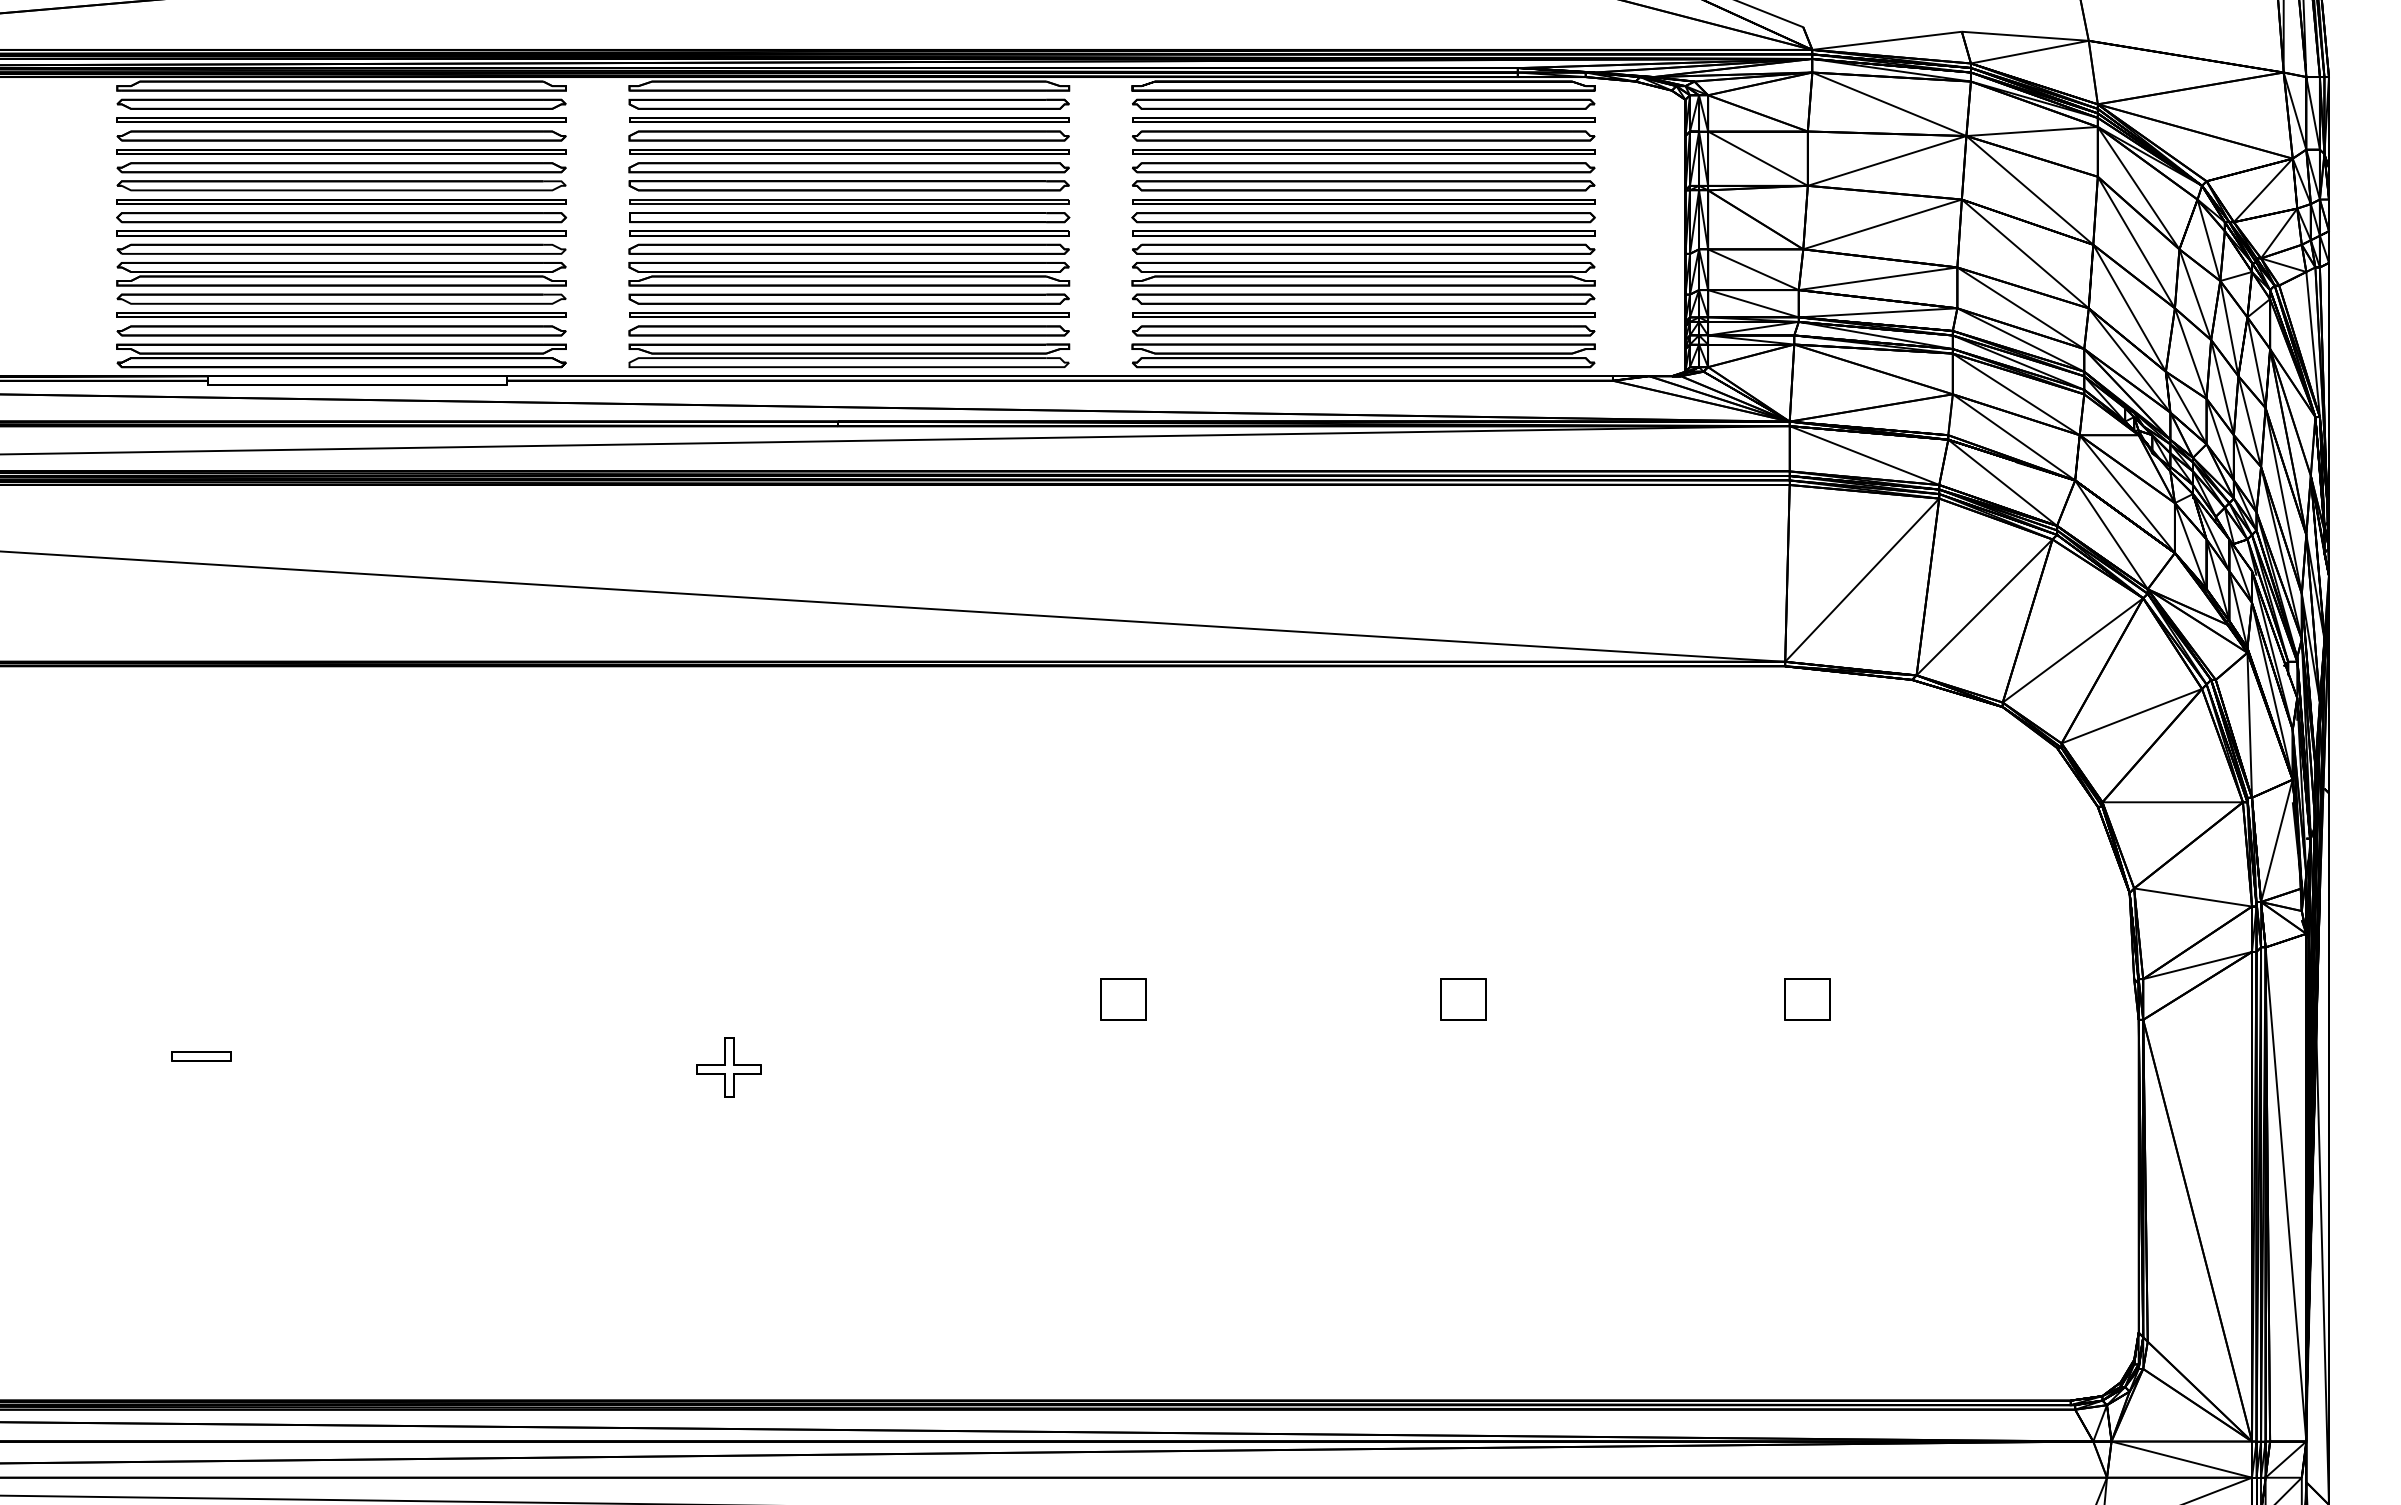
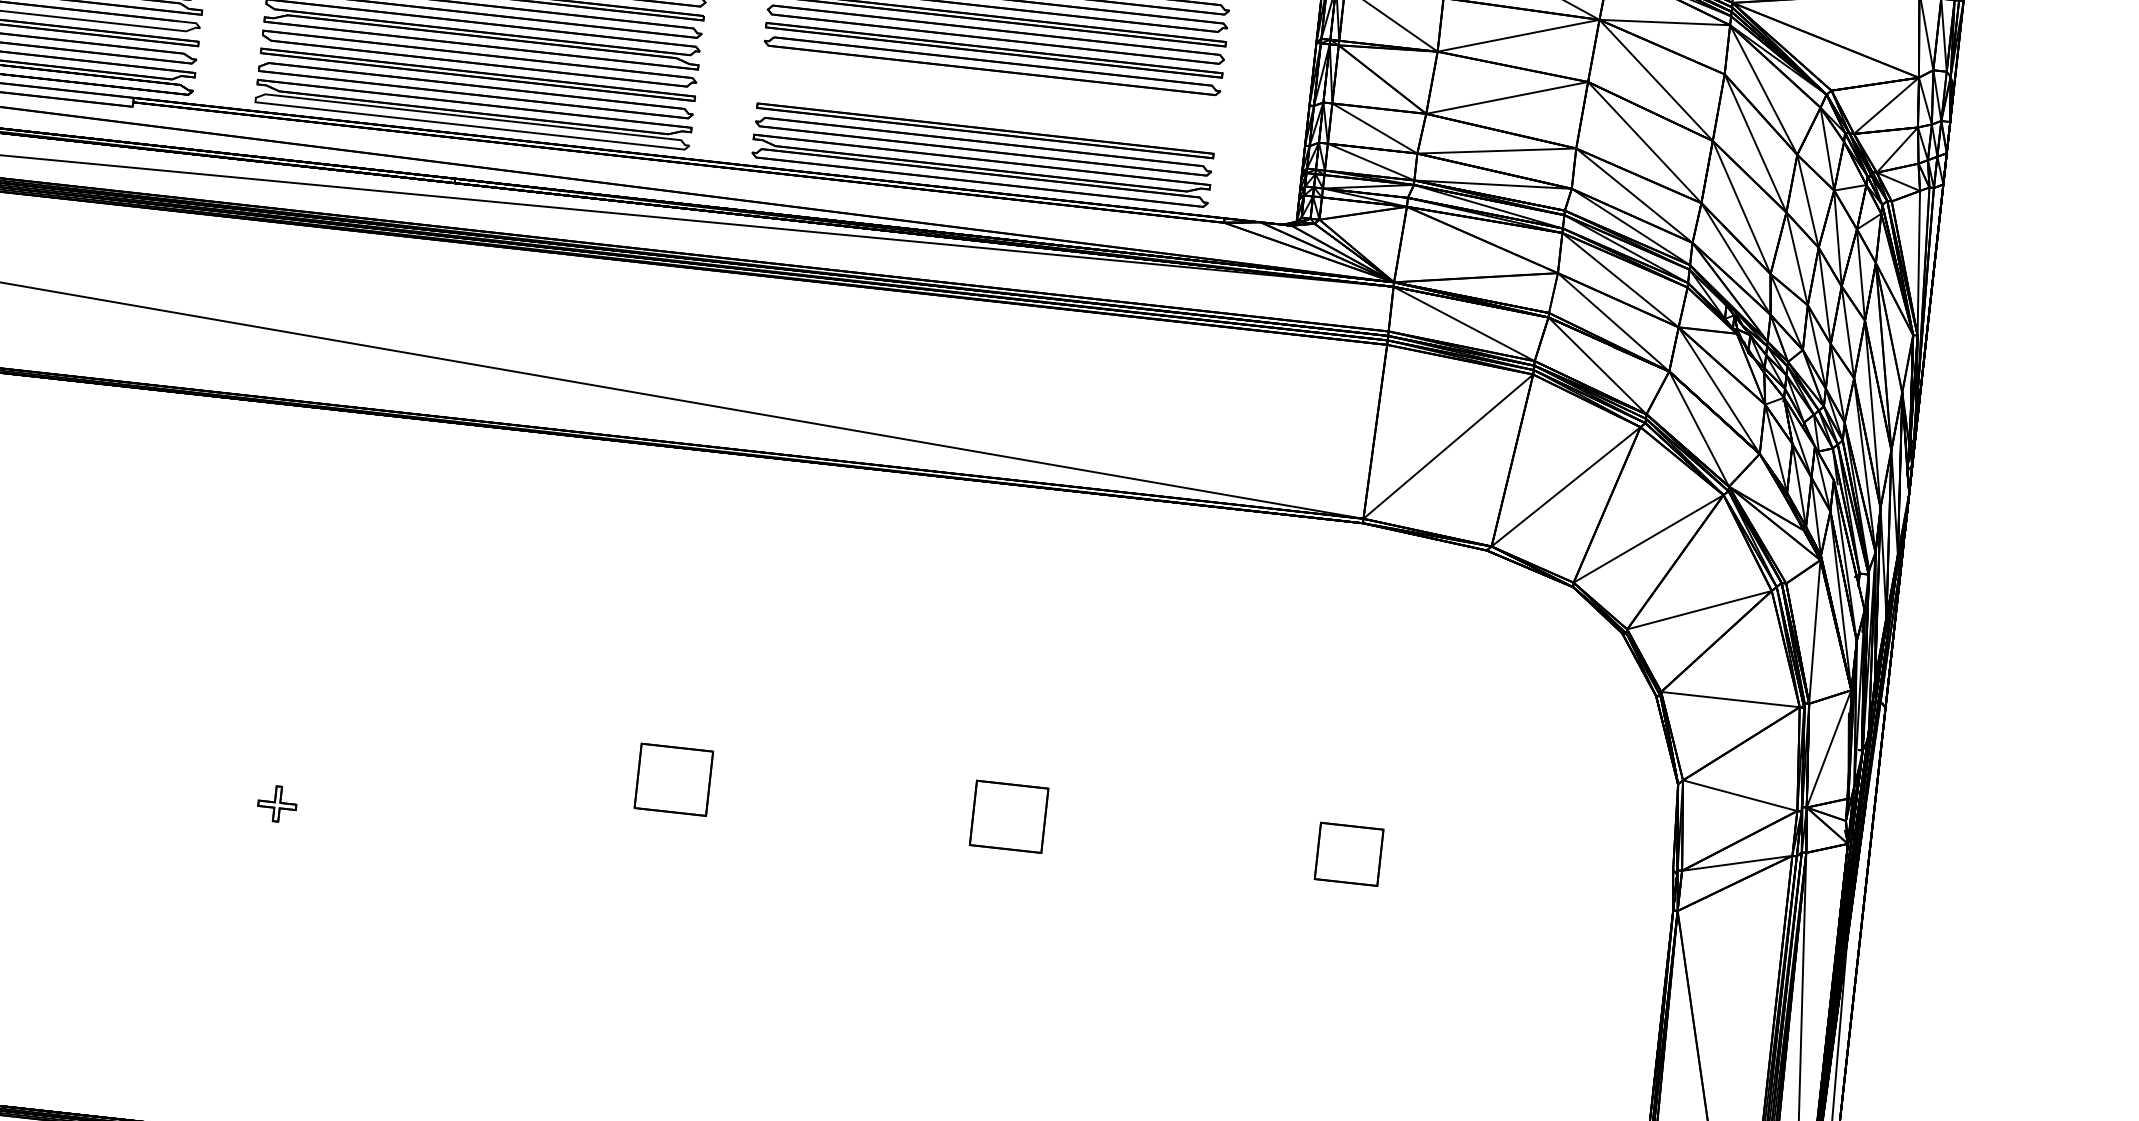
part: (1363, 283) -> (988, 99), removed
part: (1123, 999) -> (673, 779), size x1.6
part: (1463, 999) -> (1009, 816), size x1.6
part: (1807, 999) -> (1348, 854), size x1.4
part: (728, 1067) -> (276, 803), size x0.6

